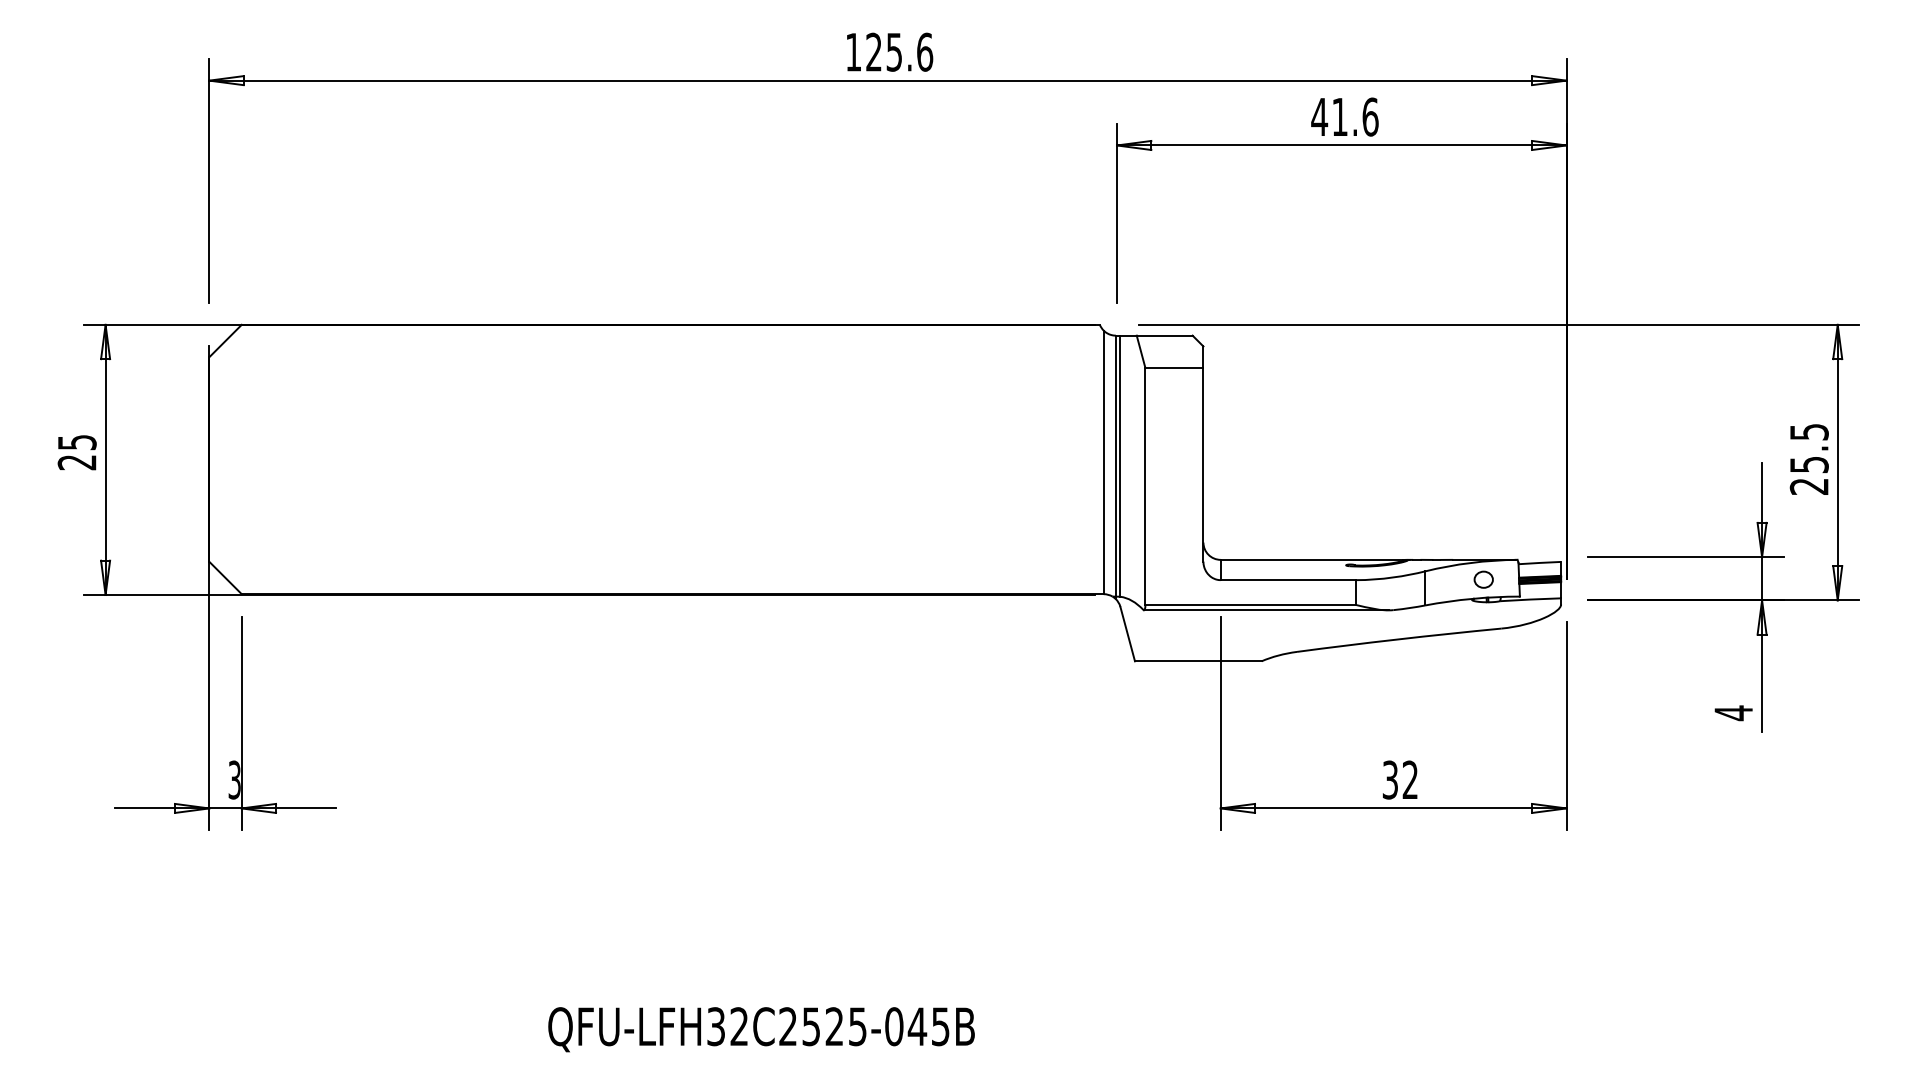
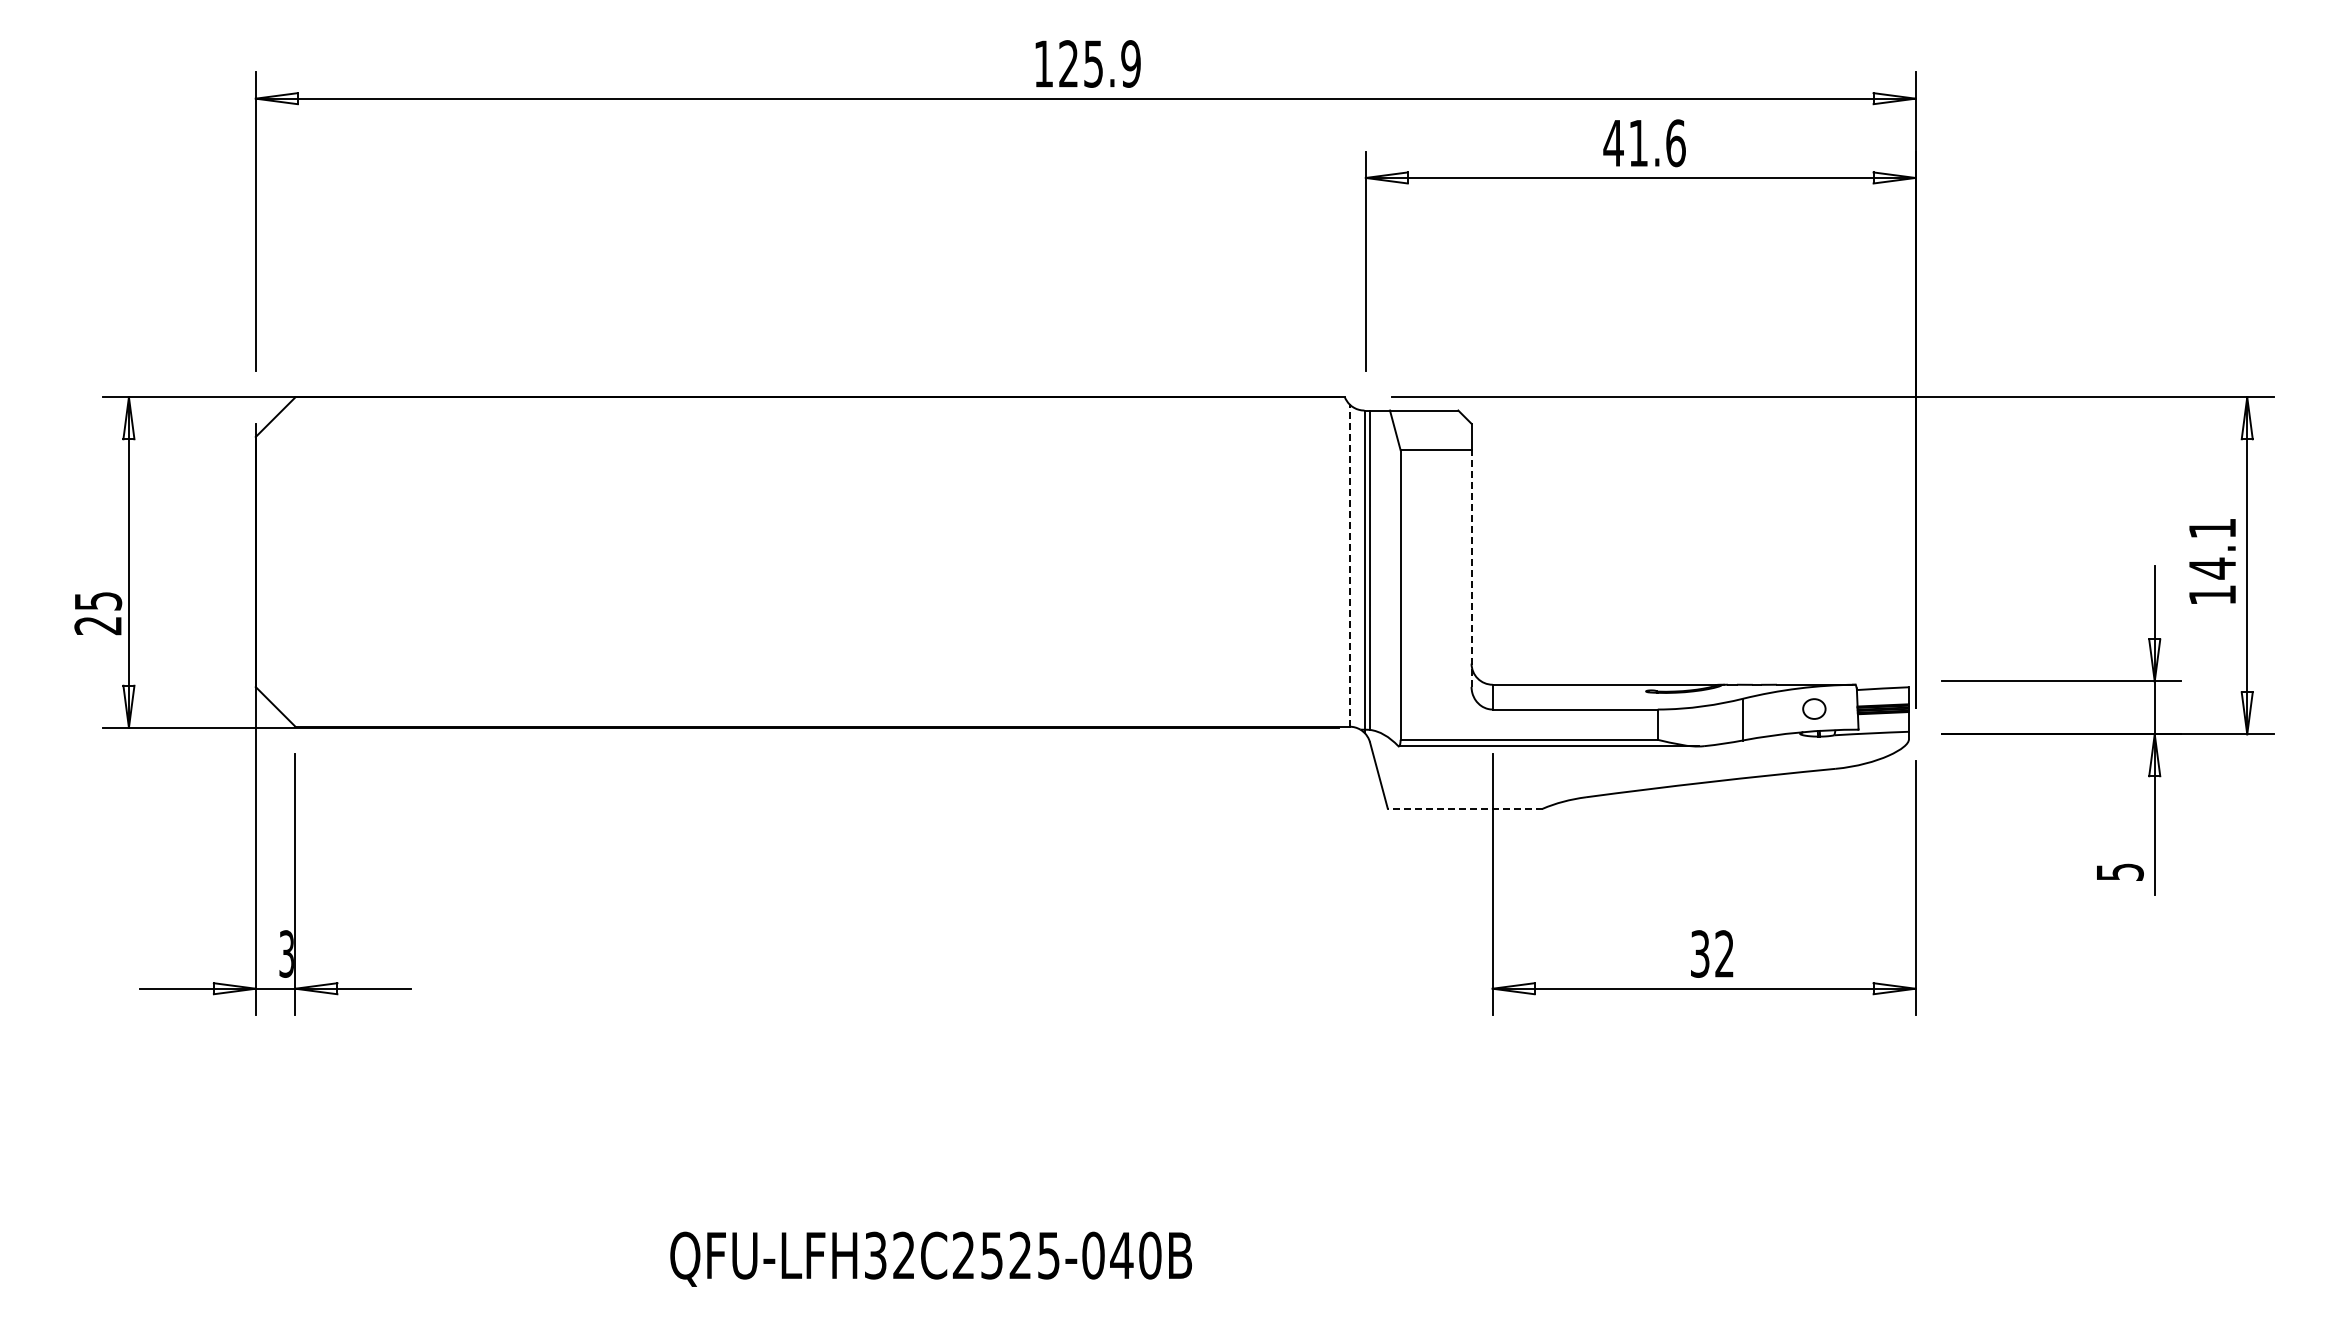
text: (925, 51) -> (1131, 63), 125.6 -> 125.9
text: (77, 452) -> (98, 613), moved
text: (1809, 459) -> (2212, 561), 25.5 -> 14.1
line: (1103, 462) -> (1349, 565), solid -> dashed
line: (1203, 464) -> (1471, 568), solid -> dashed
line: (1197, 661) -> (1464, 808), solid -> dashed
text: (1734, 712) -> (2120, 871), 4 -> 5
text: (940, 1026) -> (1150, 1255), QFU-LFH32C2525-045B -> QFU-LFH32C2525-040B

